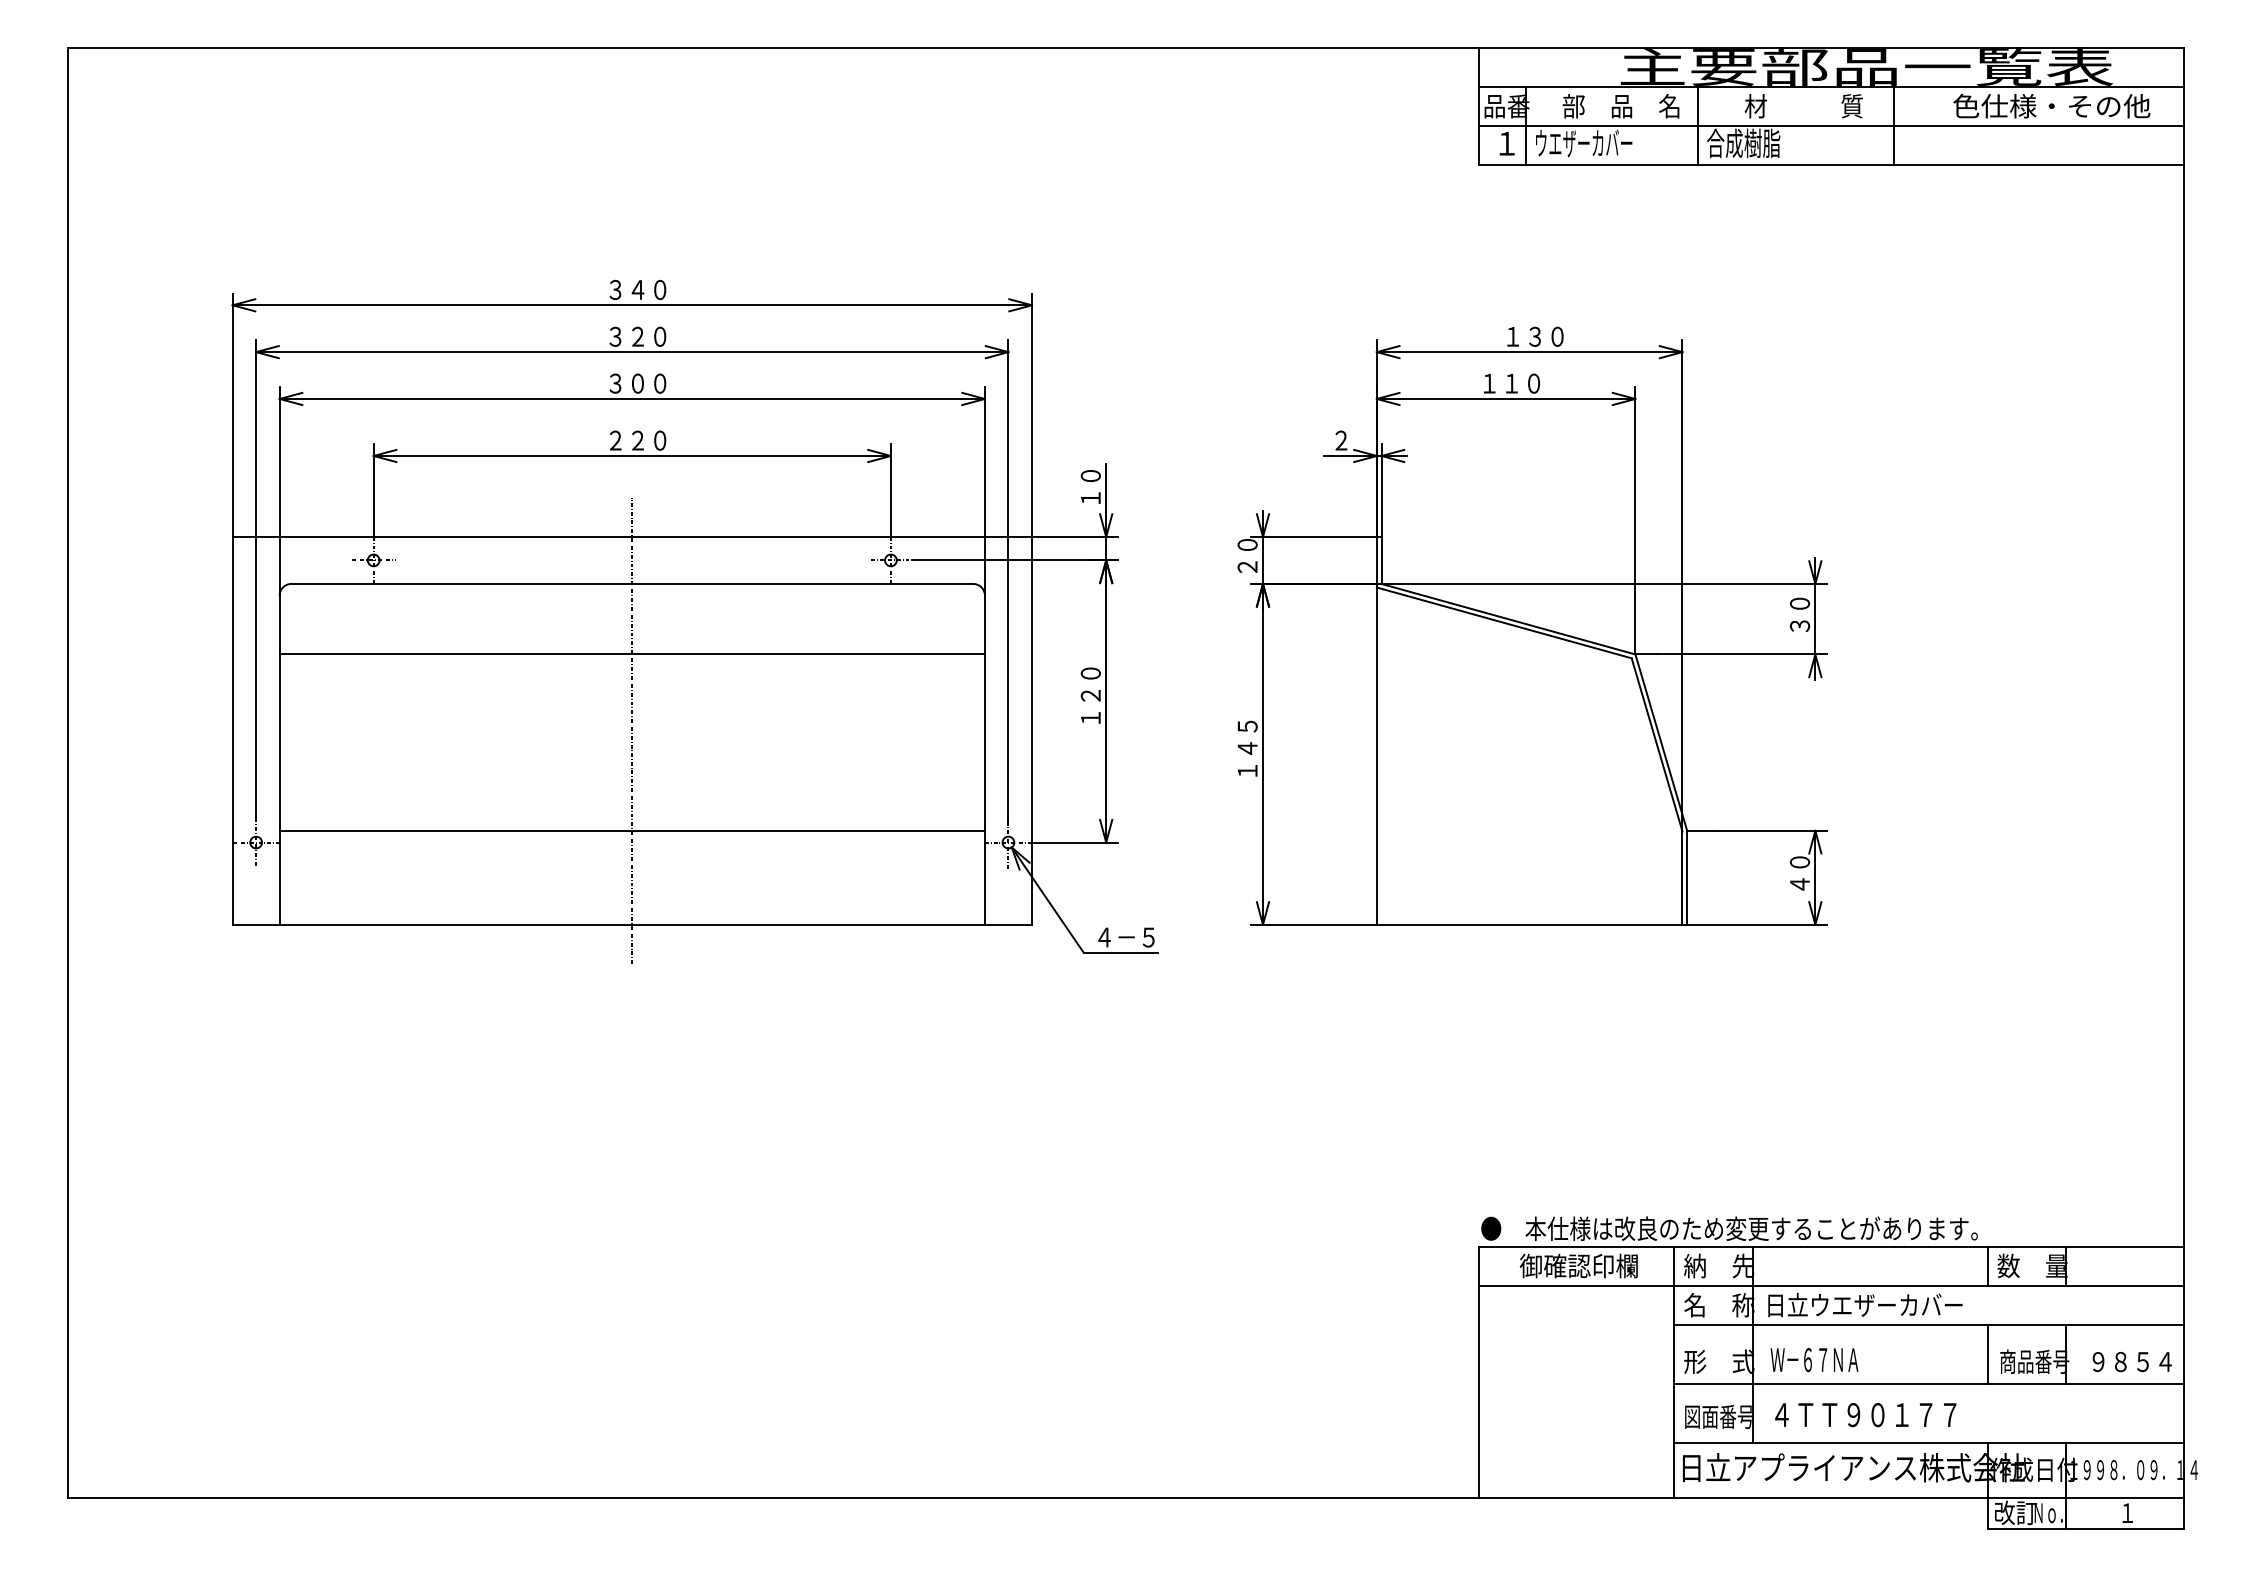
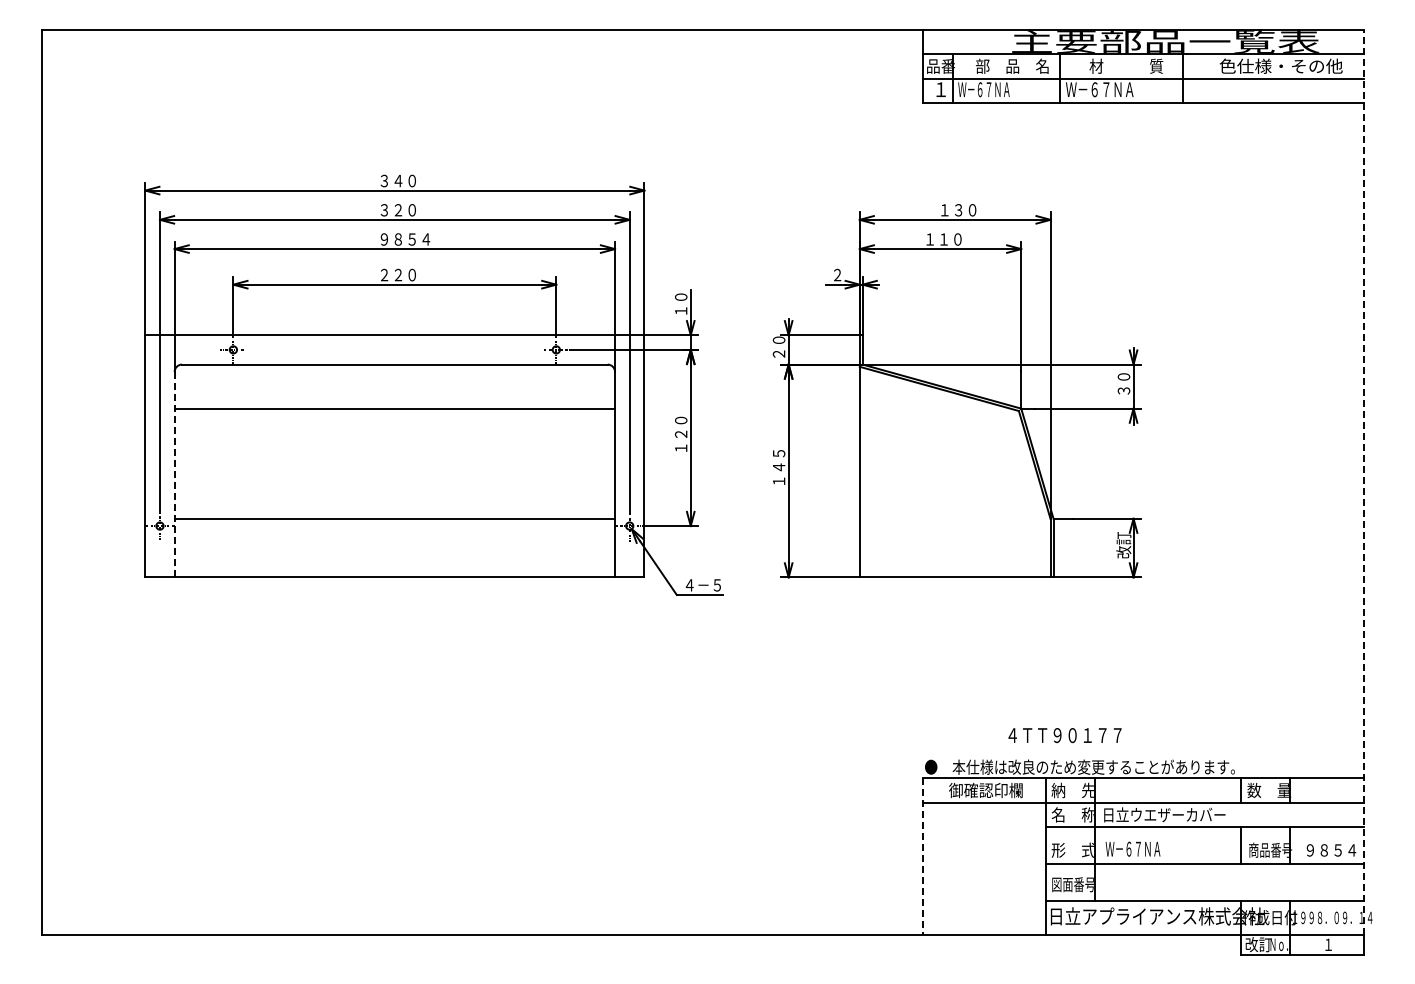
text: (1583, 143) -> (988, 89), ウエザーカバー -> Ｗ－６７ＮＡ
text: (1760, 143) -> (1099, 89), 合成樹脂 -> Ｗ－６７ＮＡ
text: (649, 383) -> (405, 239), ３００ -> ９８５４
line: (631, 729) -> (394, 455), removed
line: (279, 759) -> (174, 474), solid -> dashed
line: (2183, 772) -> (1363, 482), solid -> dashed
text: (1799, 873) -> (1123, 545), ４０ -> 改訂
line: (1478, 1373) -> (923, 857), solid -> dashed
text: (1864, 1414) -> (1064, 735), moved

